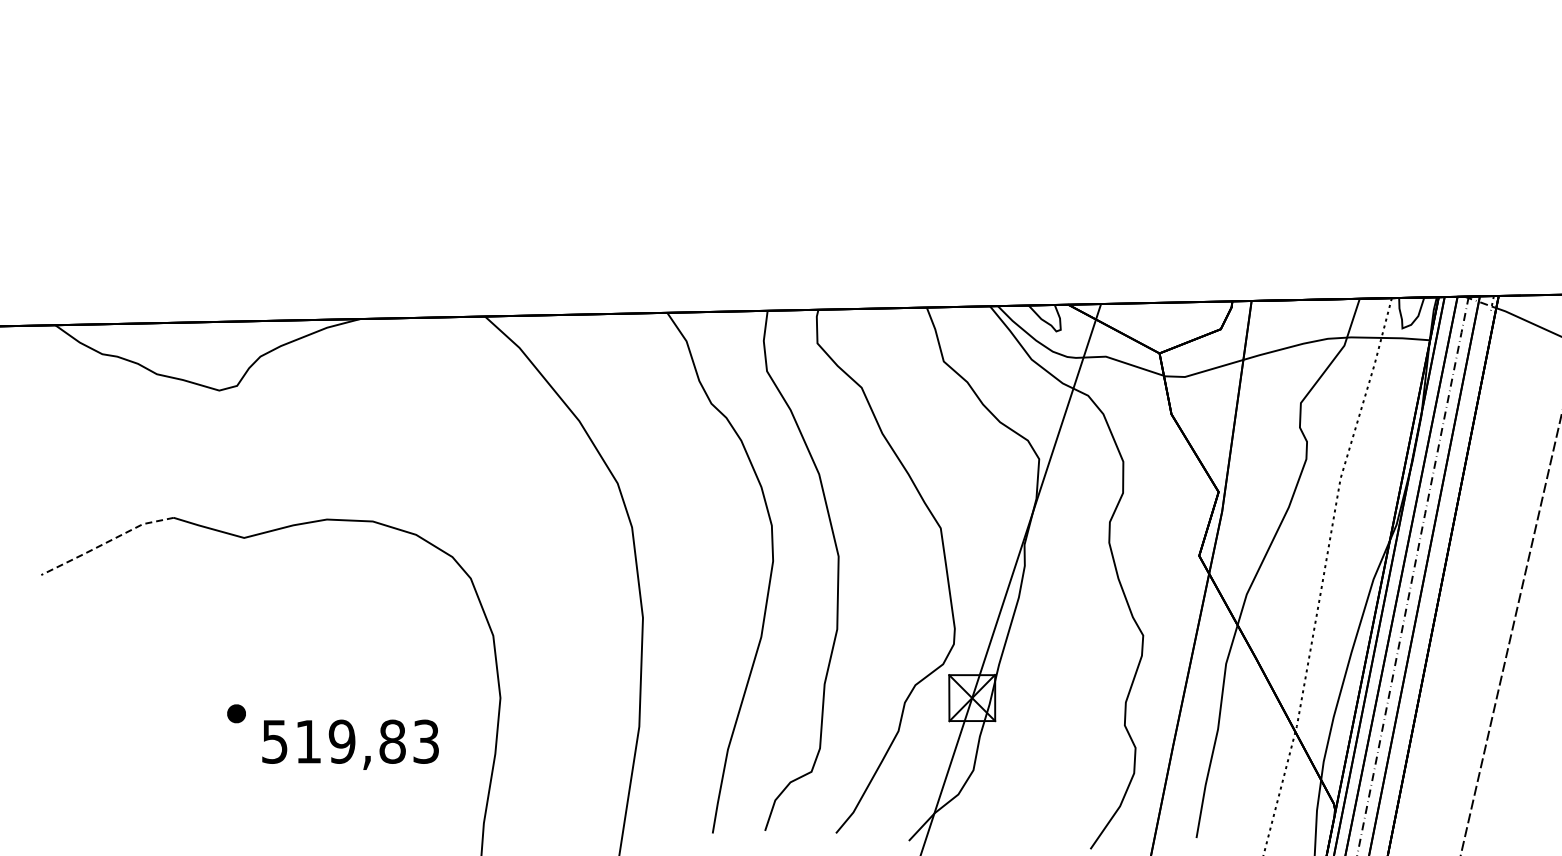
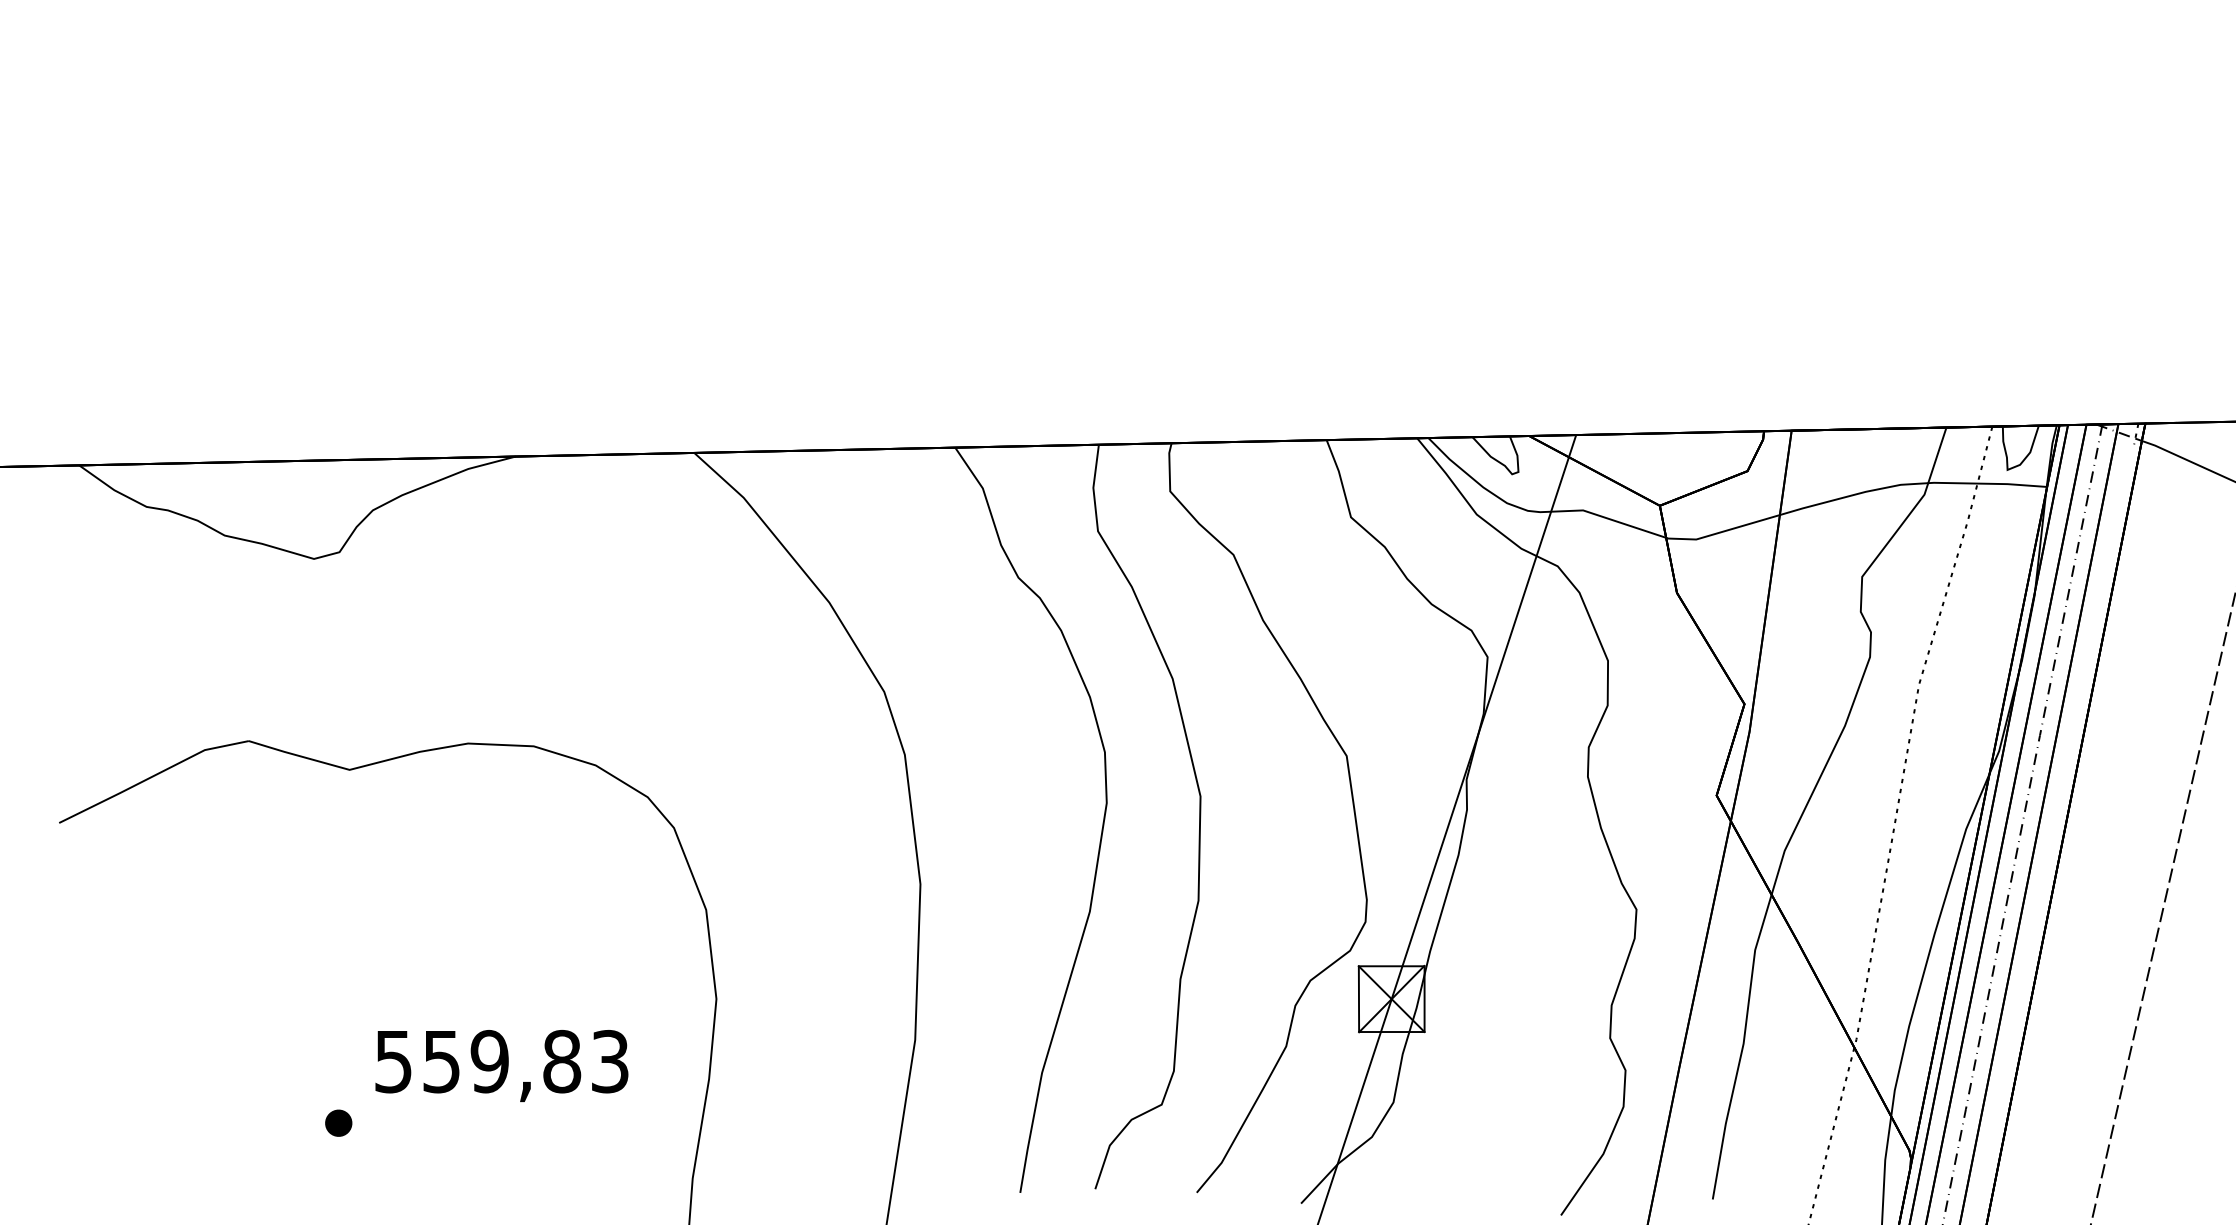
line: (106, 542) -> (152, 776), dashed -> solid
part: (236, 713) -> (338, 1122), moved
text: (308, 741) -> (441, 1061), 519,83 -> 559,83

